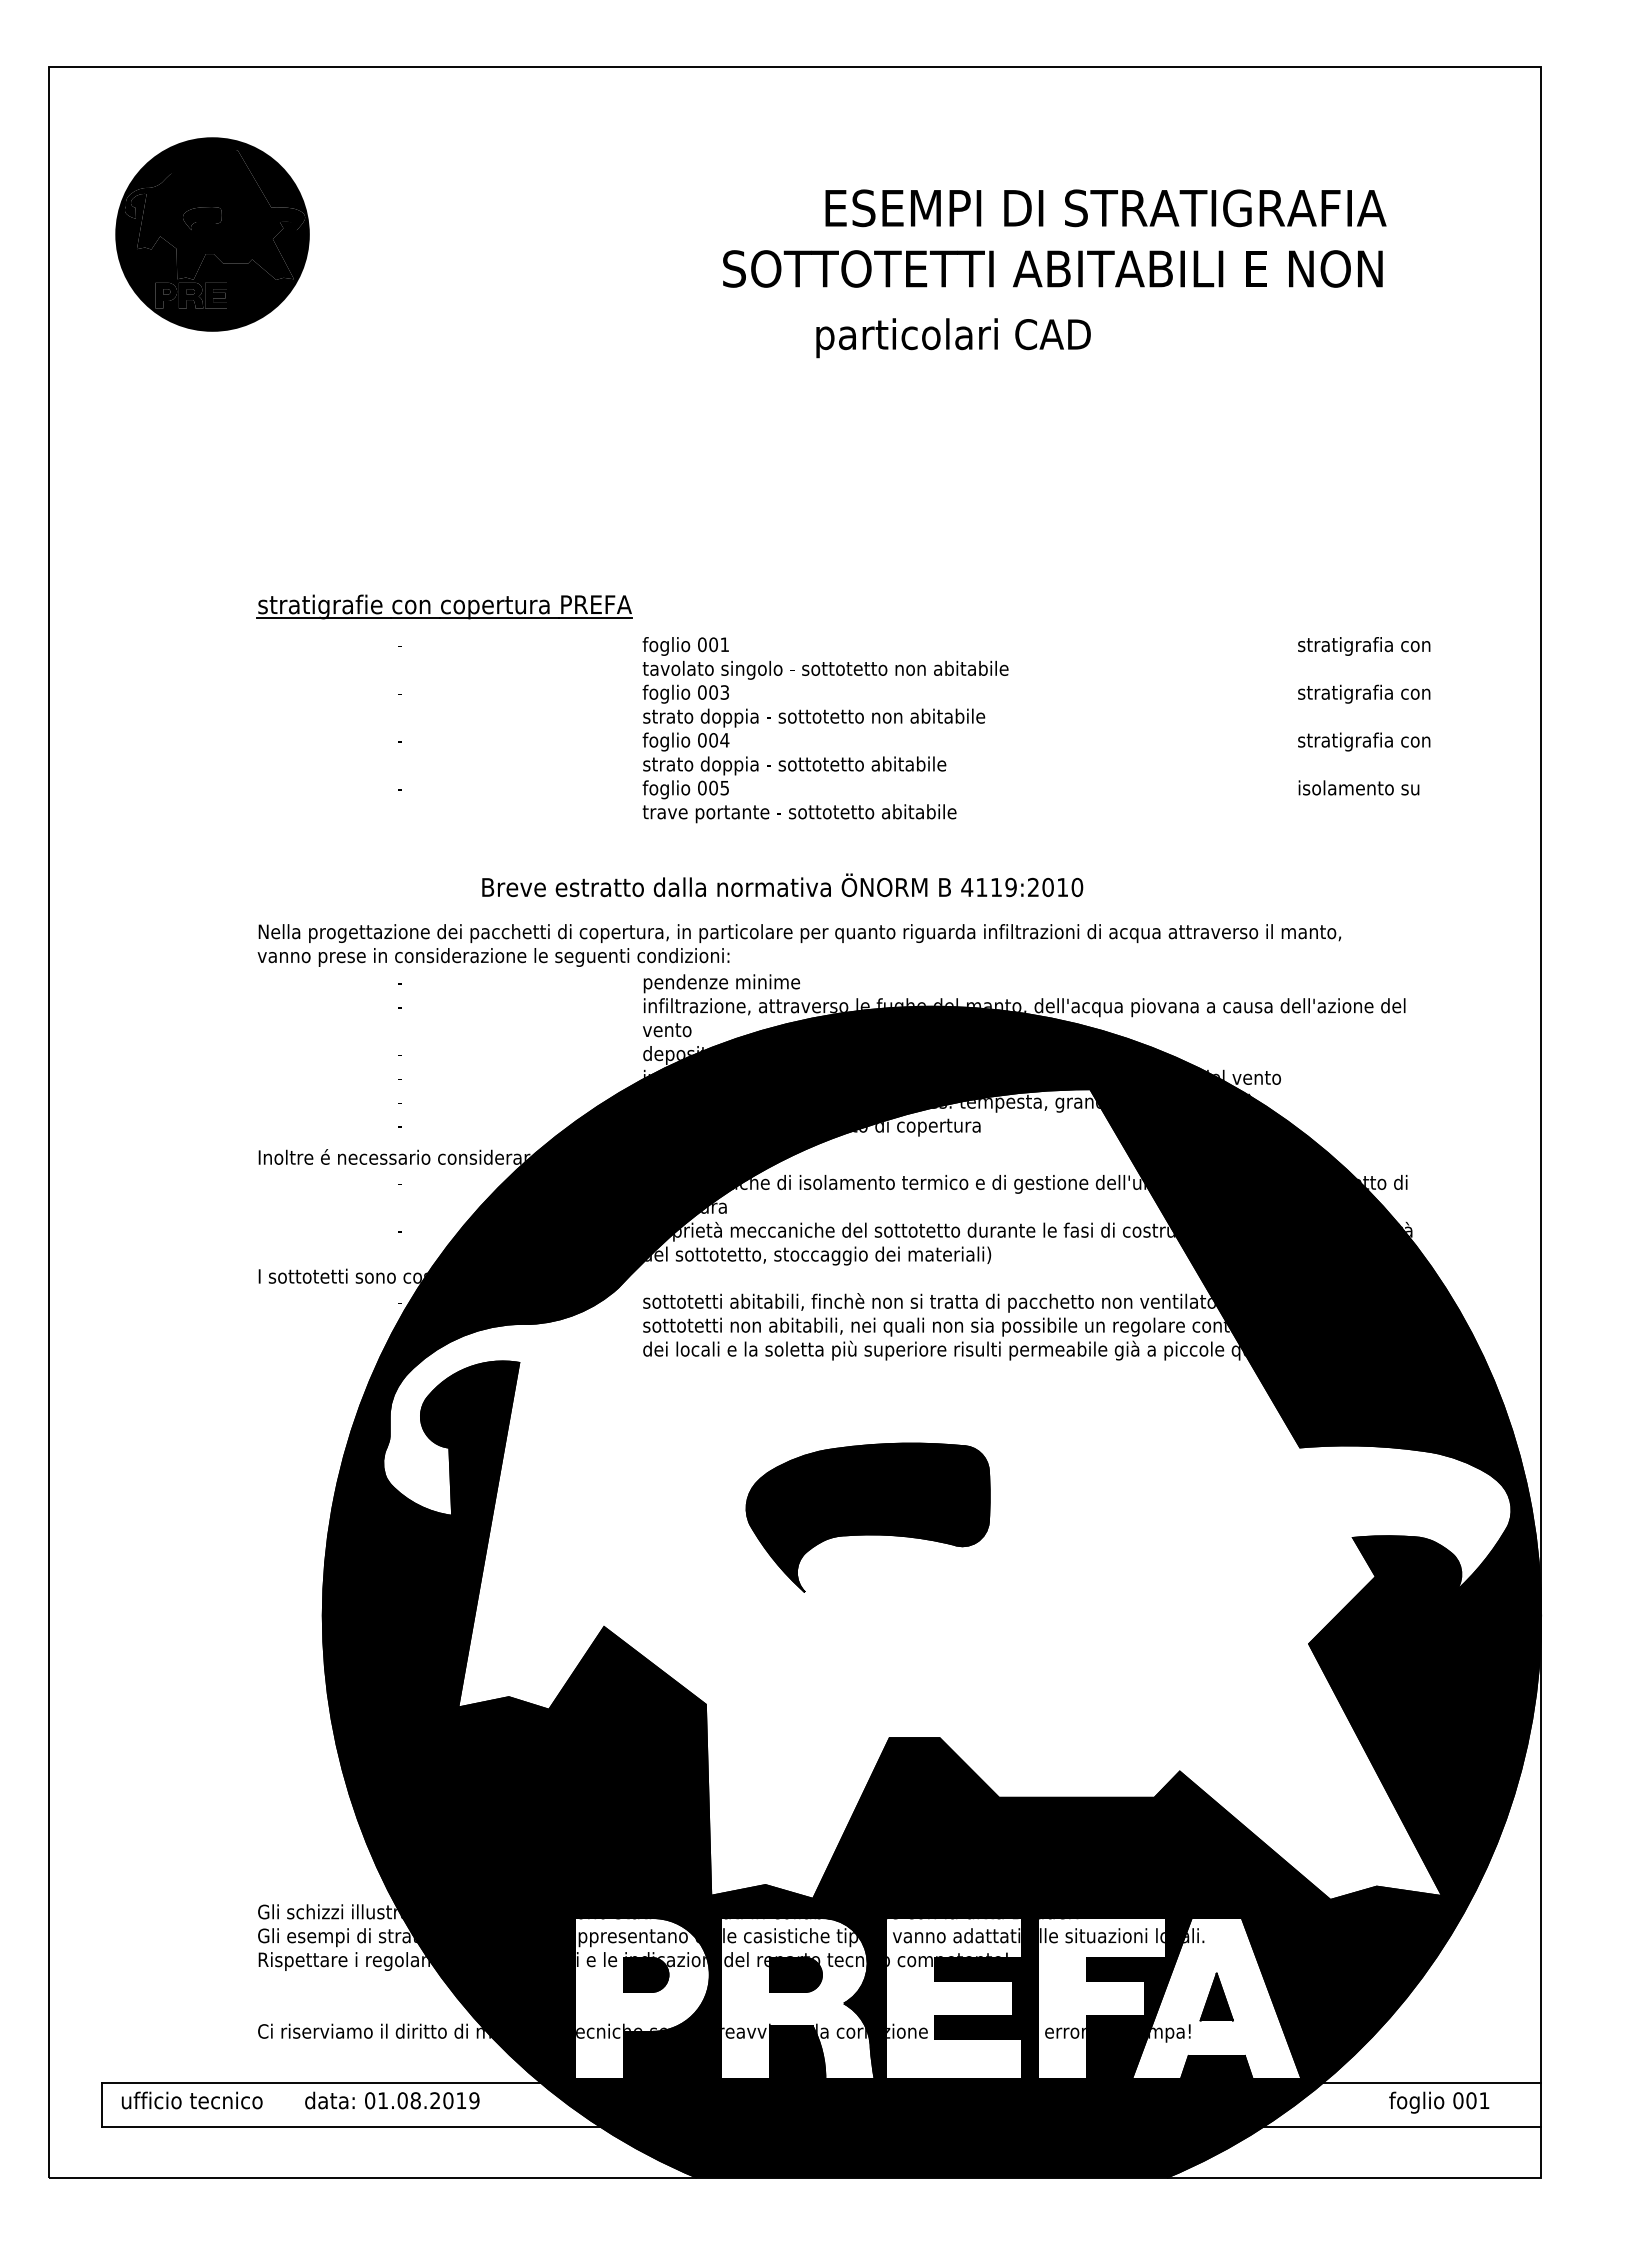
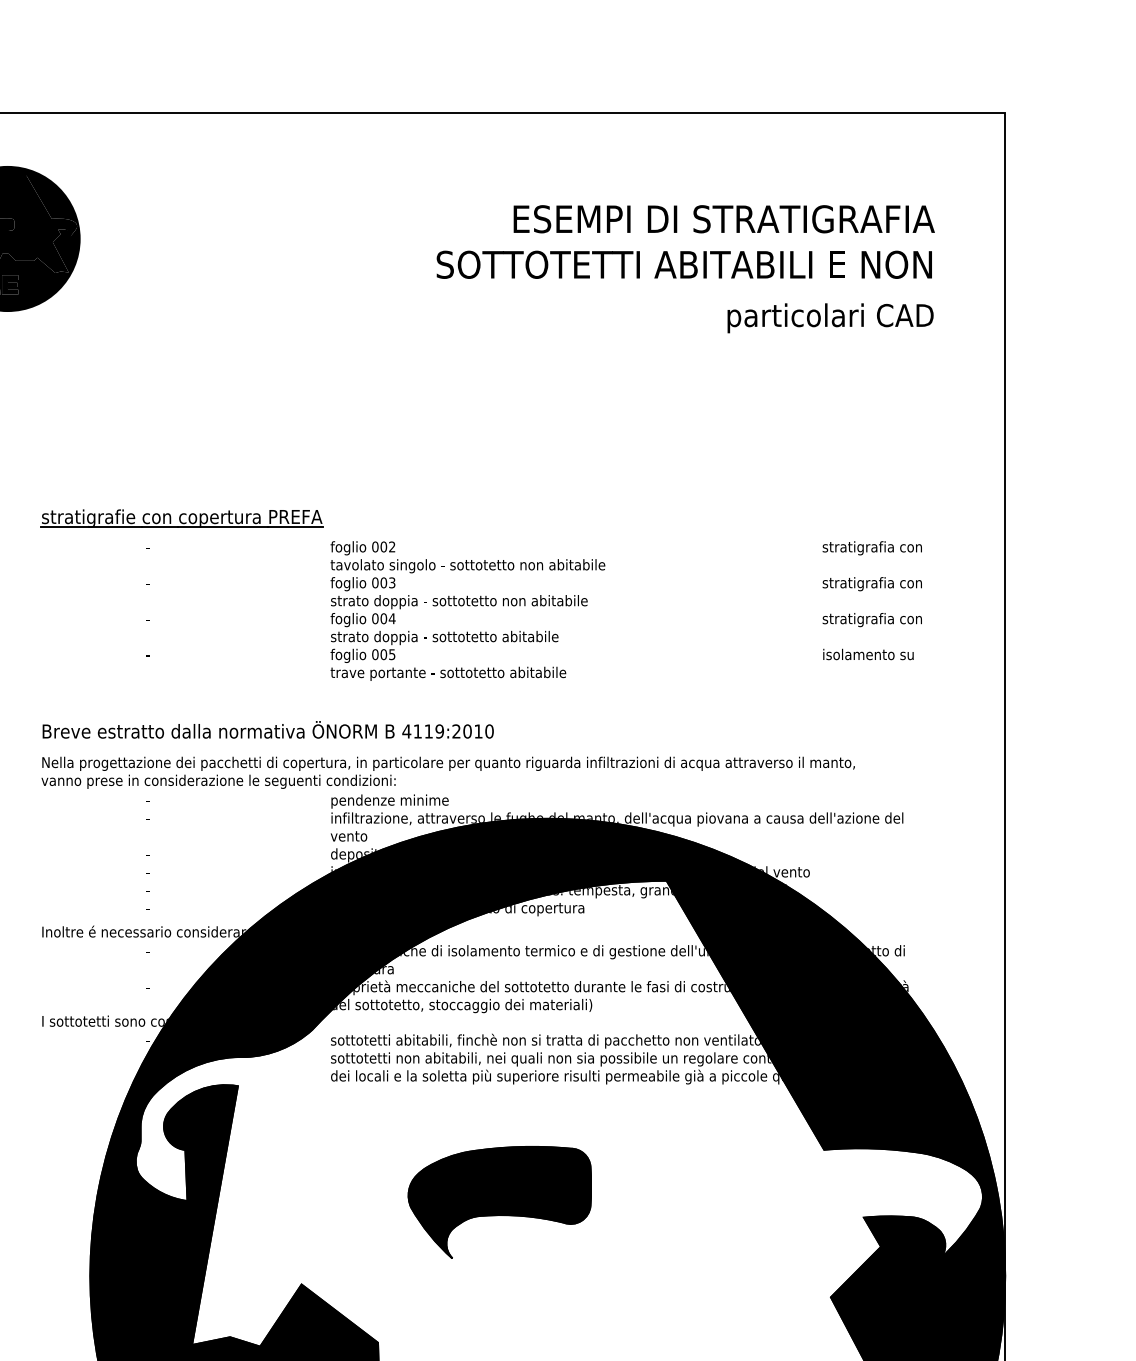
text: (1054, 238) -> (685, 241), moved
text: (953, 338) -> (830, 318), moved
text: (724, 644) -> (392, 546), 001^Istratigrafia -> 002^Istratigrafia
text: (782, 885) -> (268, 730), moved

